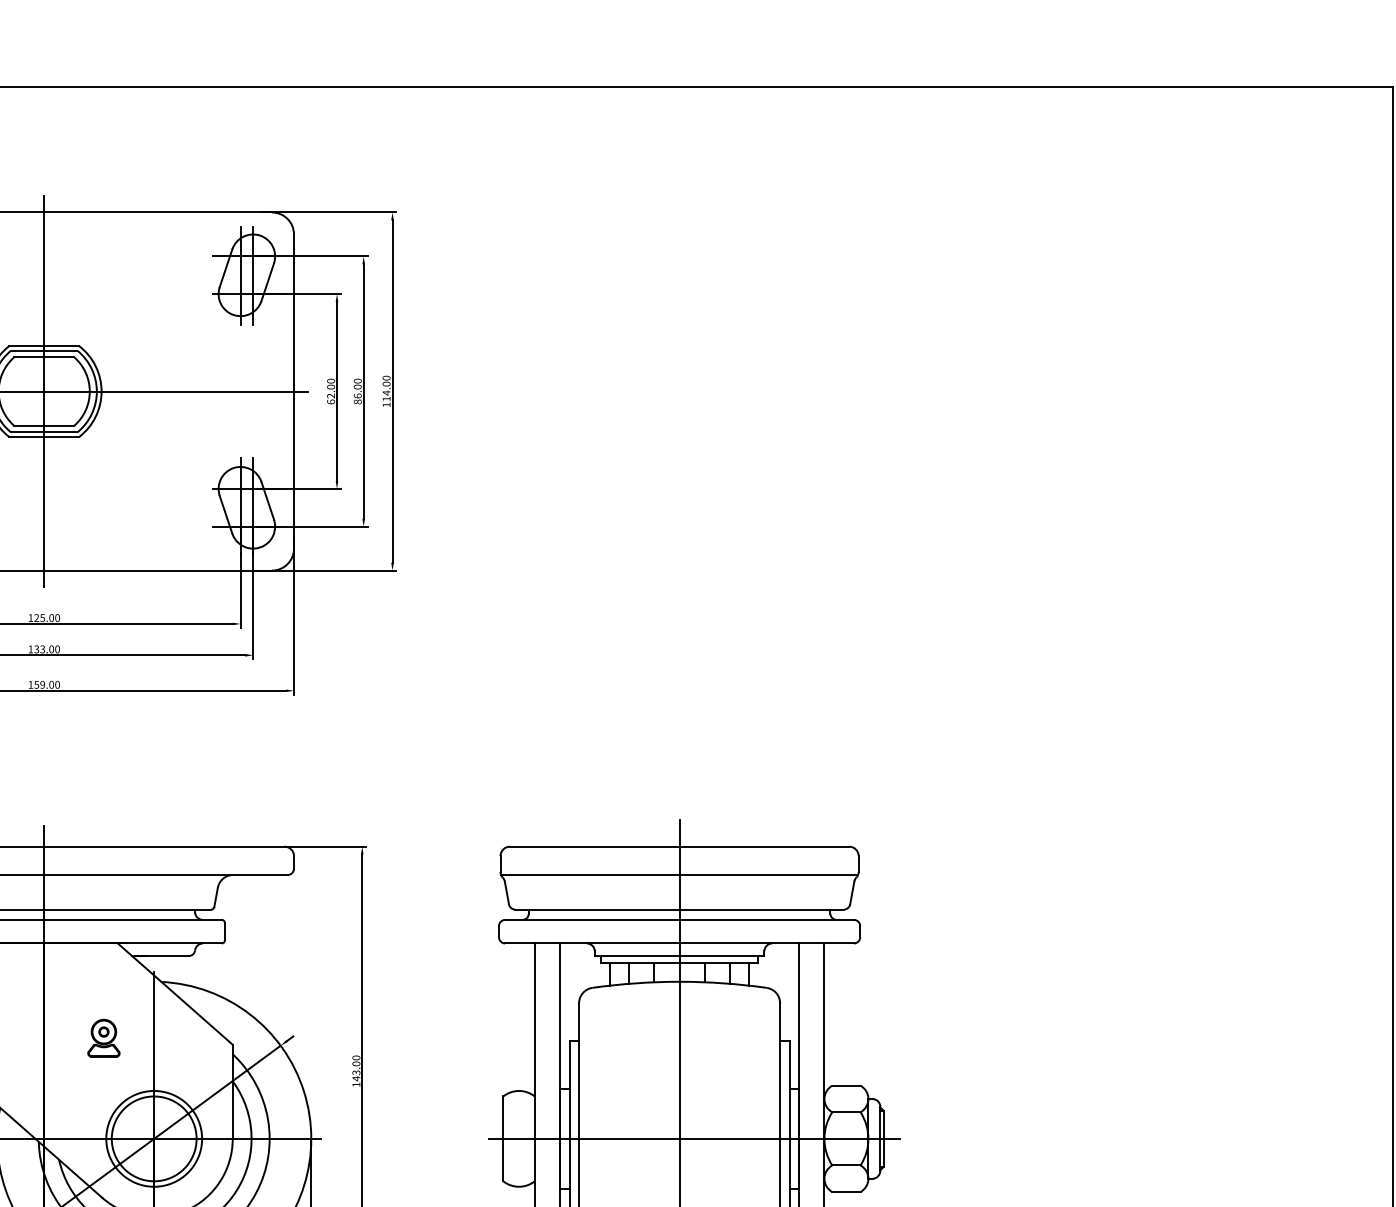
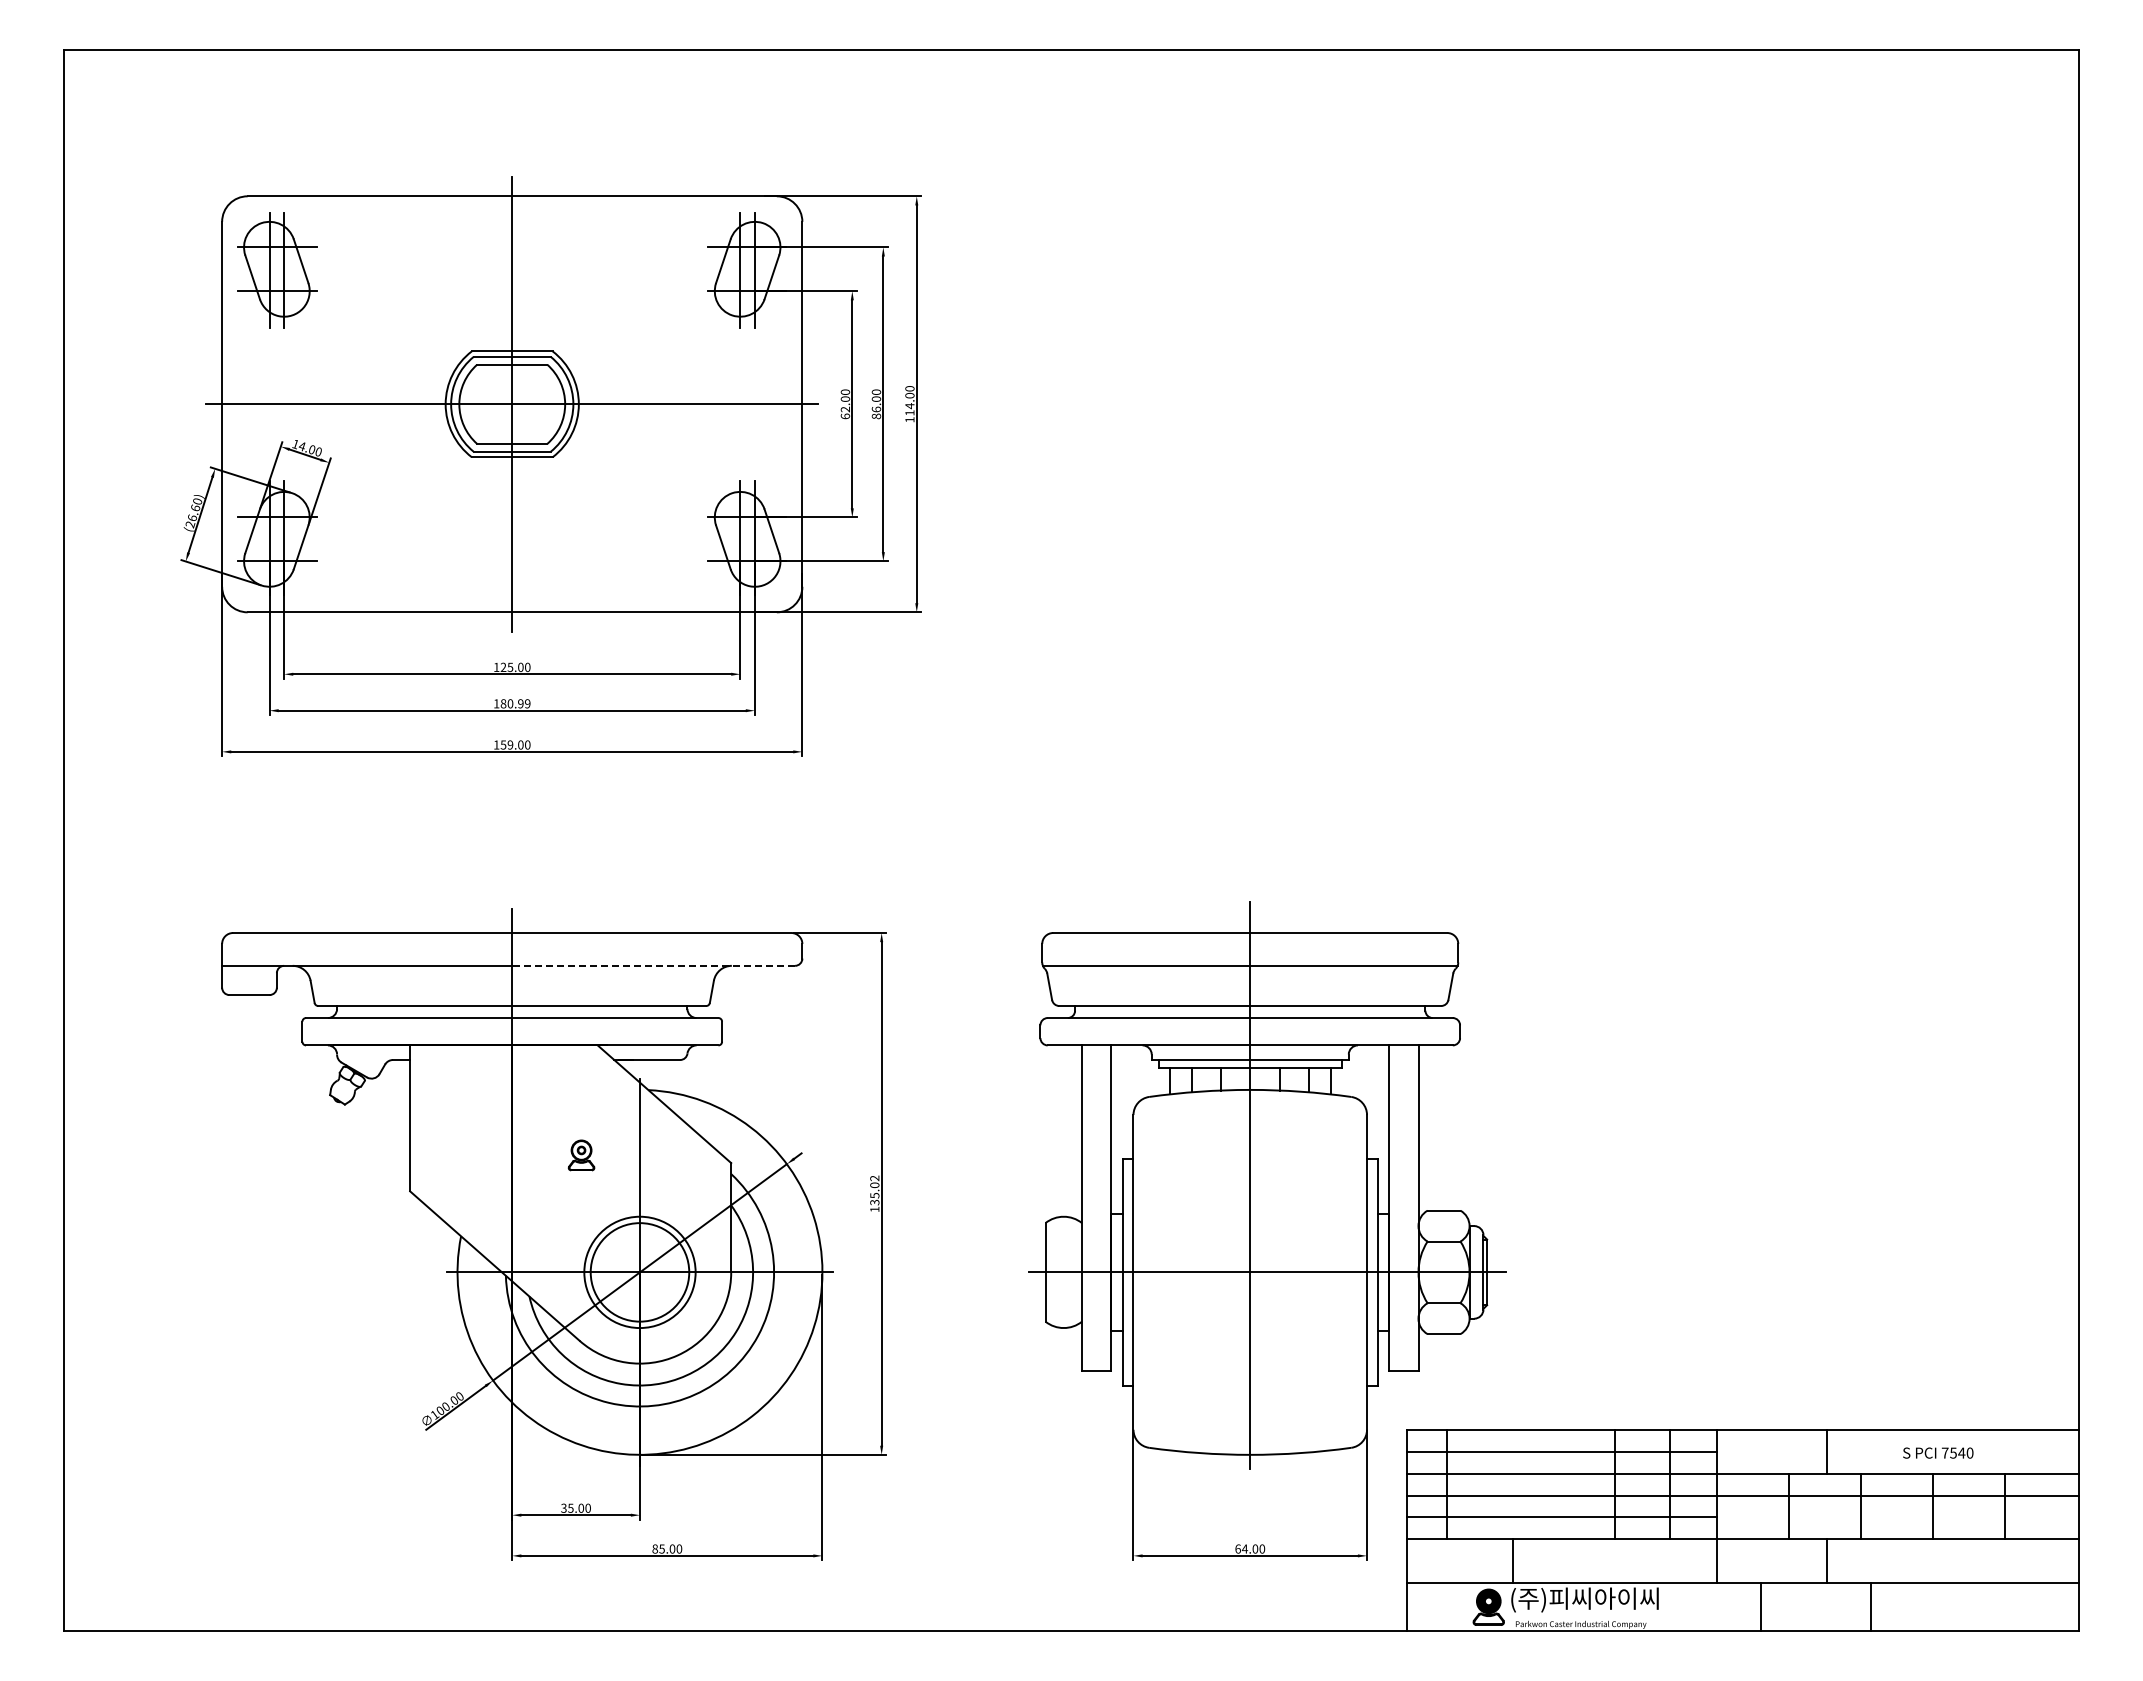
text: (47, 649) -> (515, 703), 133.00 -> 180.99
line: (165, 874) -> (653, 965), solid -> dashed
part: (103, 1038) -> (581, 1155), size x0.7
text: (356, 1068) -> (874, 1190), 143.00 -> 135.02

